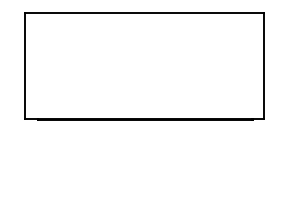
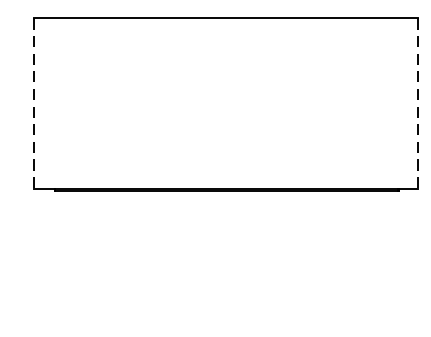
line: (24, 66) -> (33, 104), solid -> dashed
line: (264, 66) -> (418, 104), solid -> dashed

